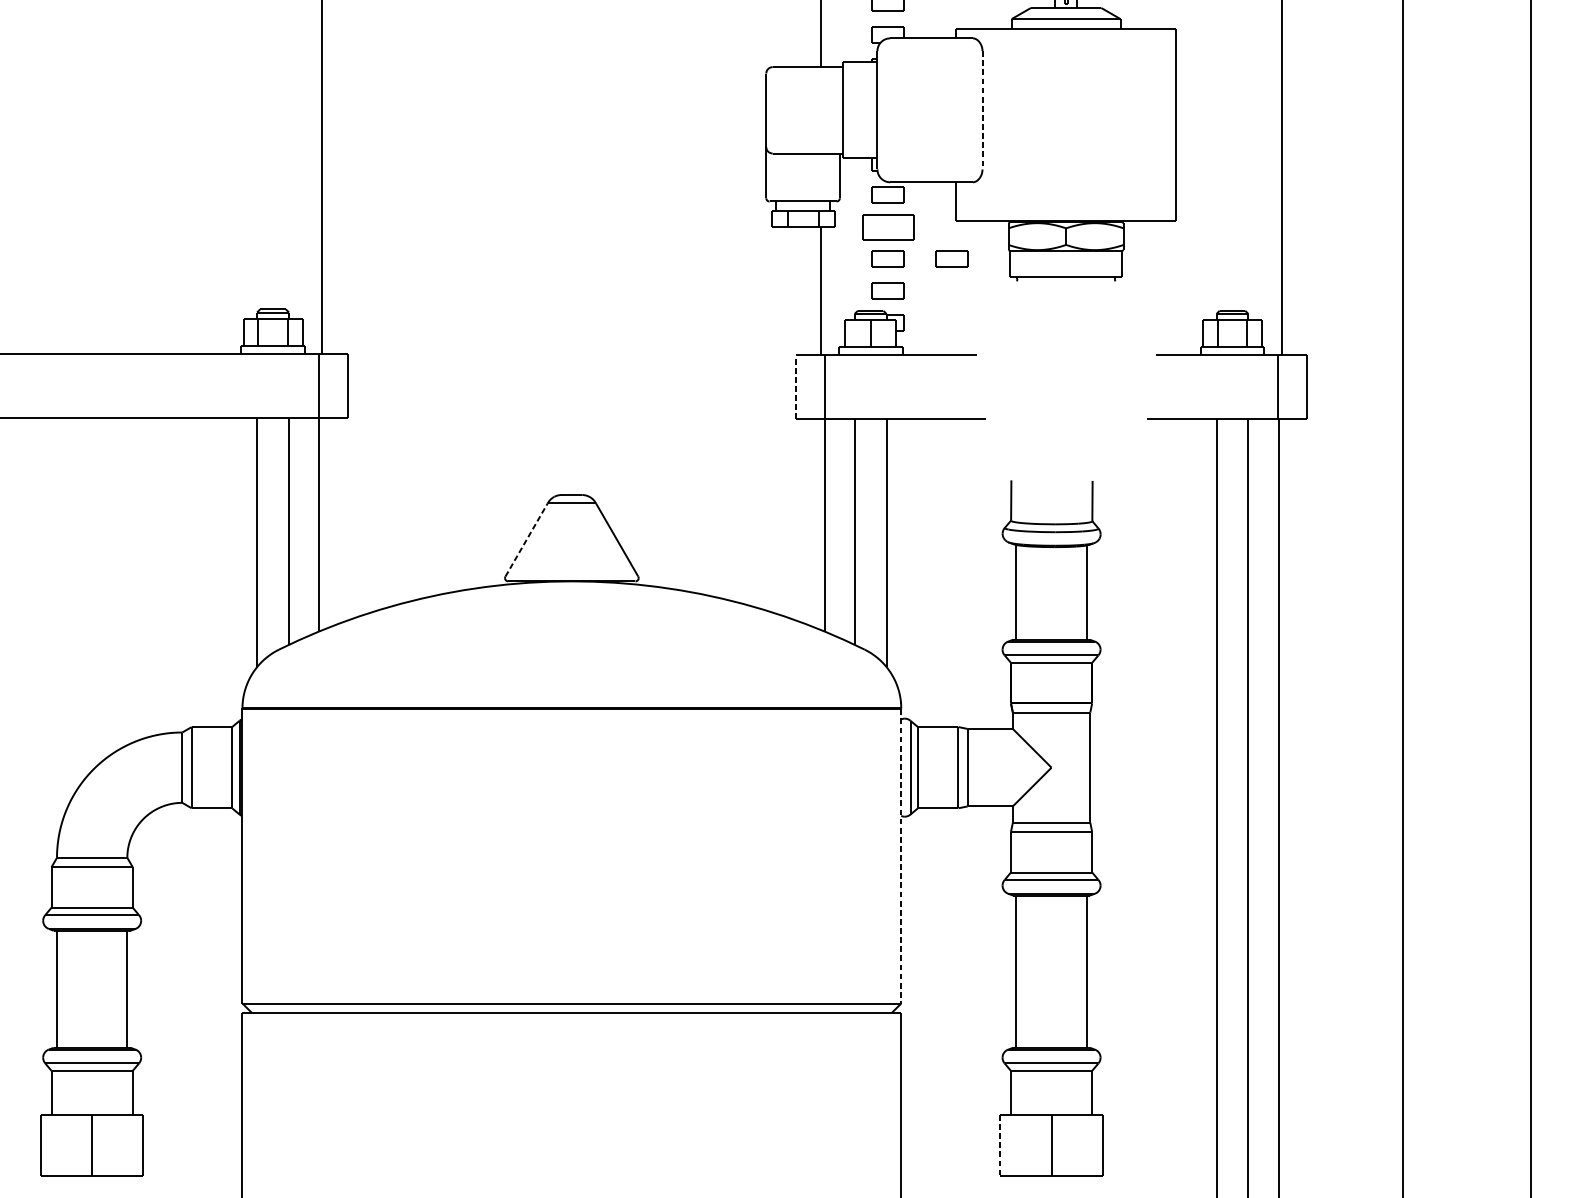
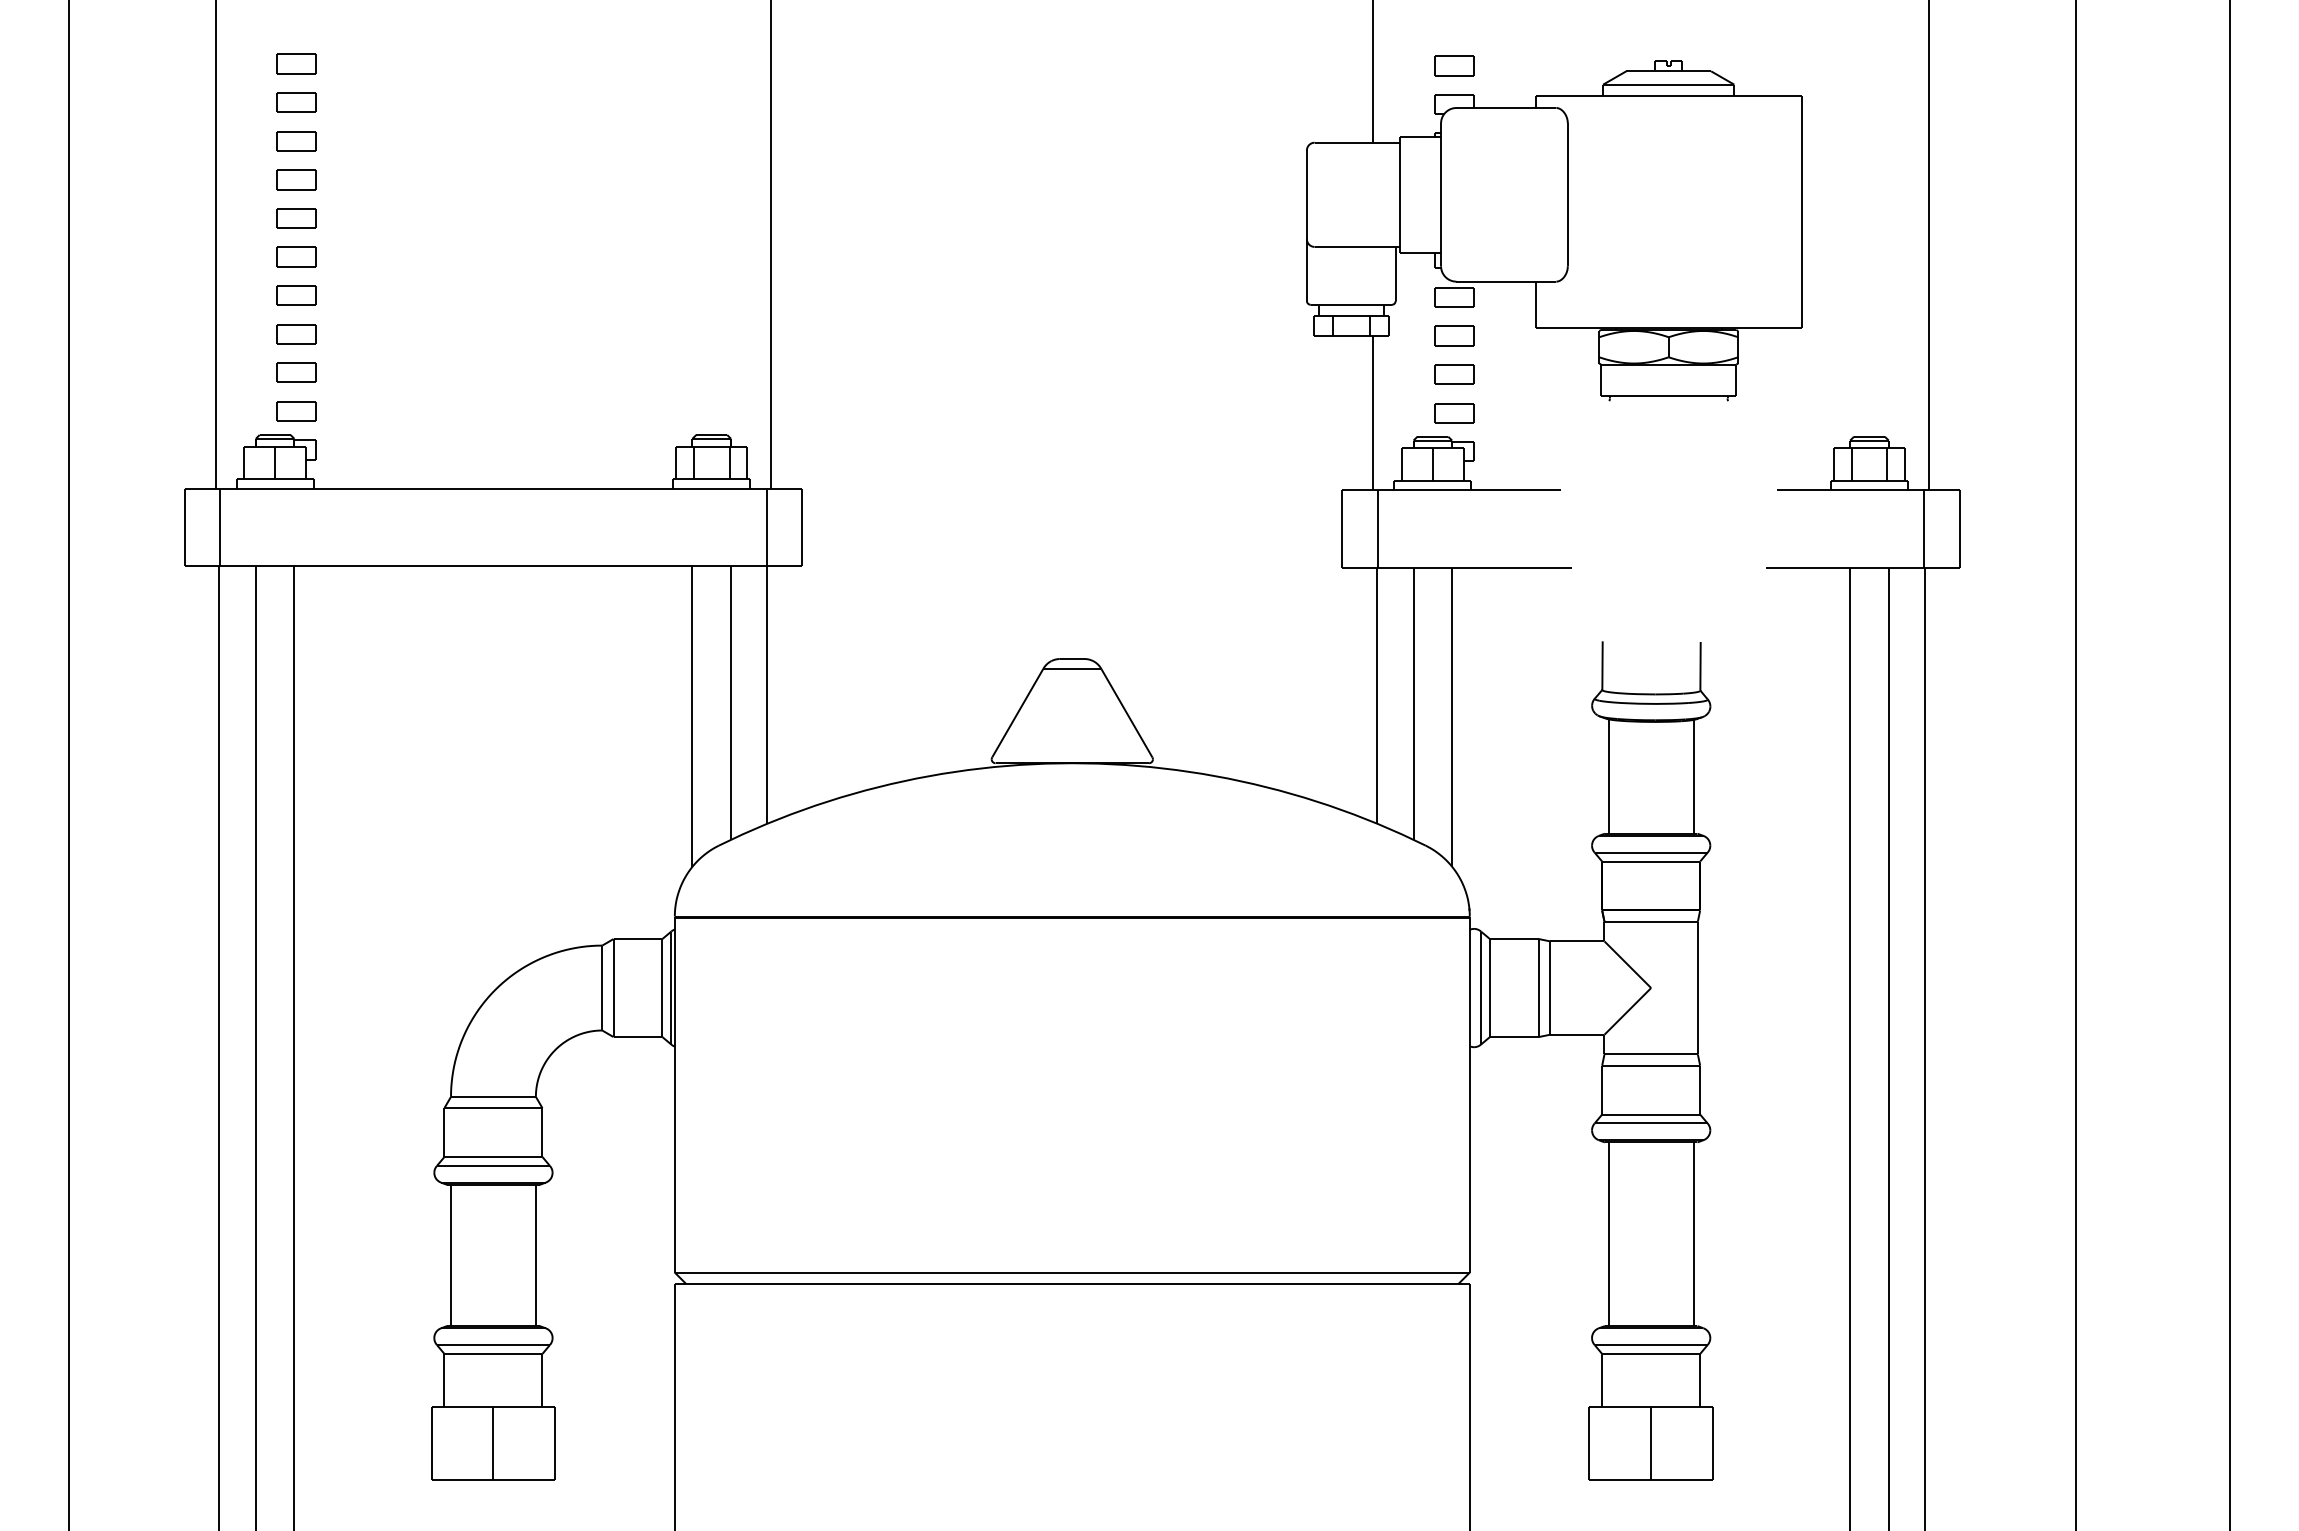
line: (982, 110) -> (1567, 195), dashed -> solid
part: (888, 226) -> (1454, 335), size x0.62
part: (952, 259) -> (1531, 374), removed
line: (795, 386) -> (1342, 528), dashed -> solid
line: (526, 540) -> (1017, 713), dashed -> solid
line: (901, 856) -> (1469, 1095), dashed -> solid
line: (1000, 1145) -> (1589, 1443), dashed -> solid

